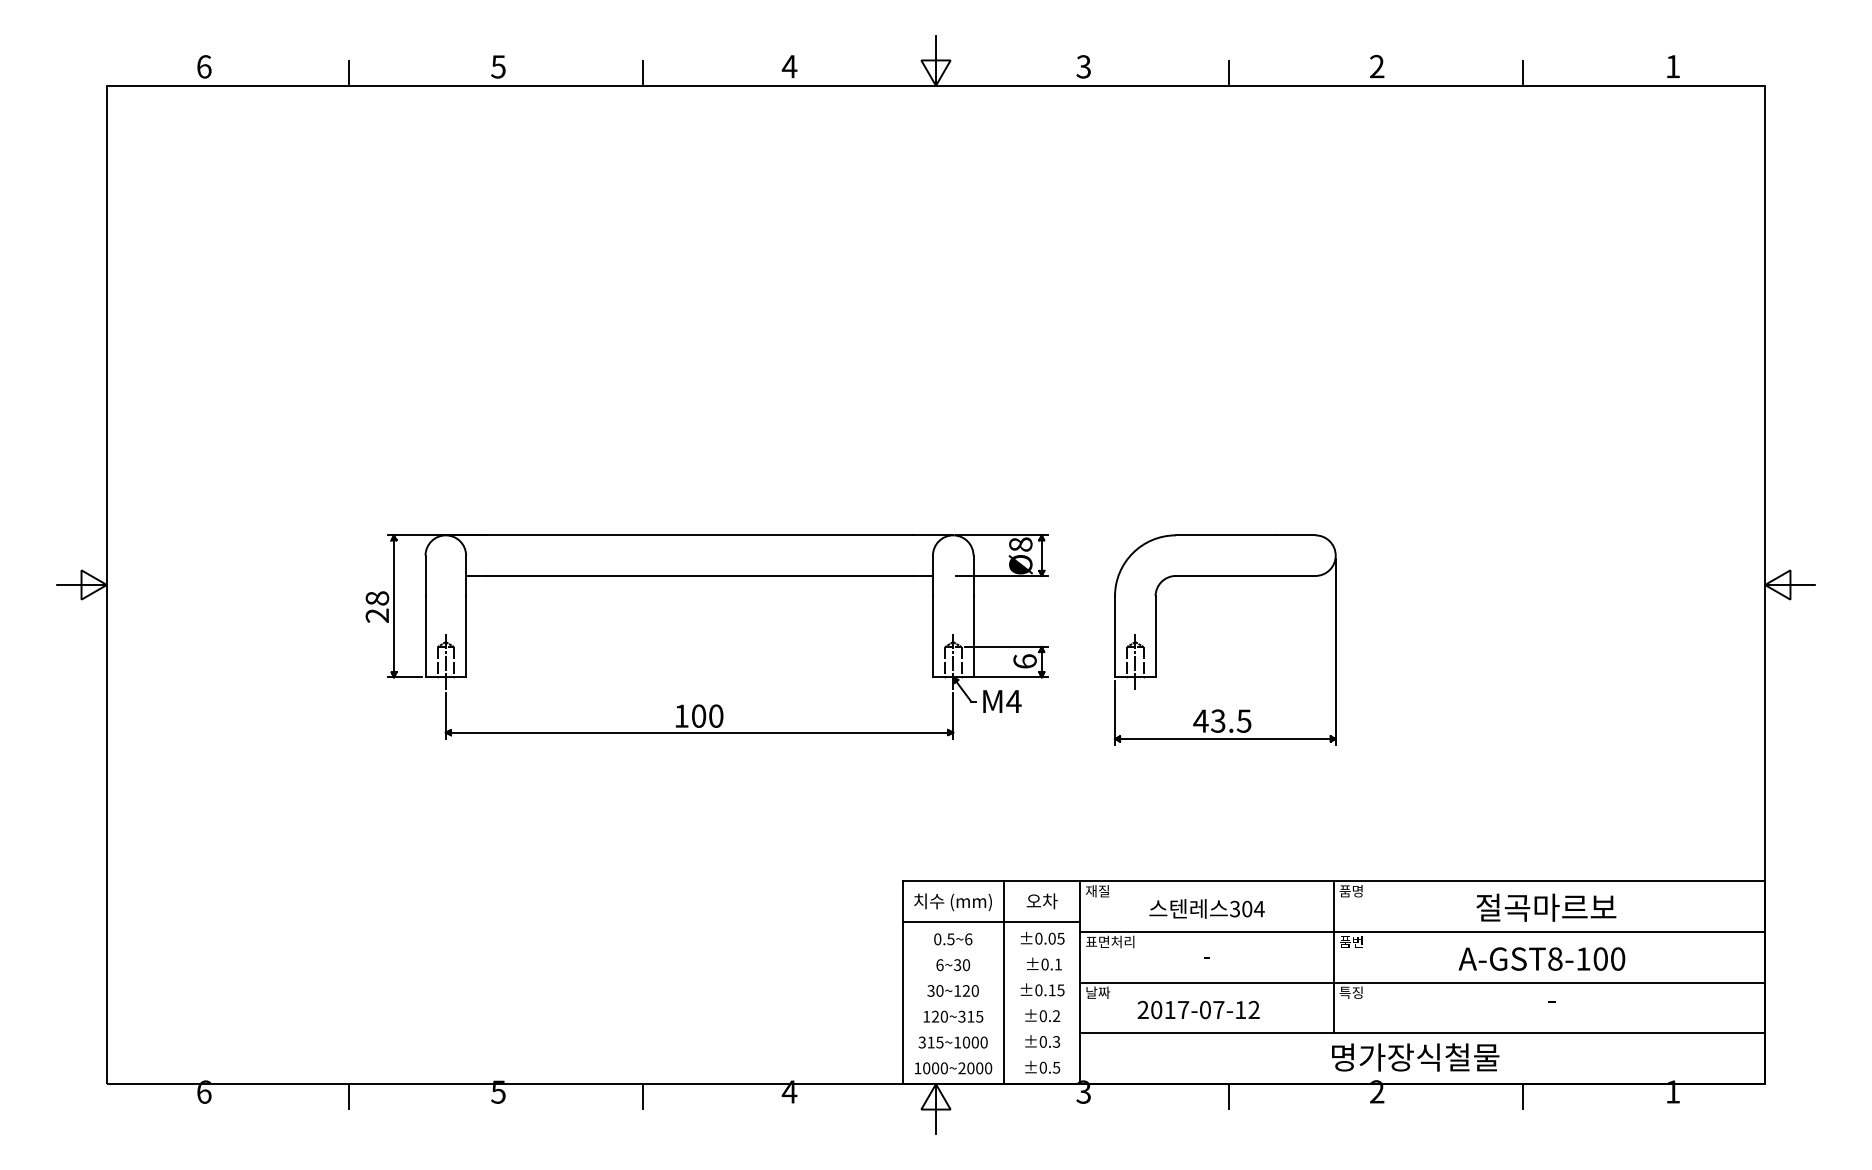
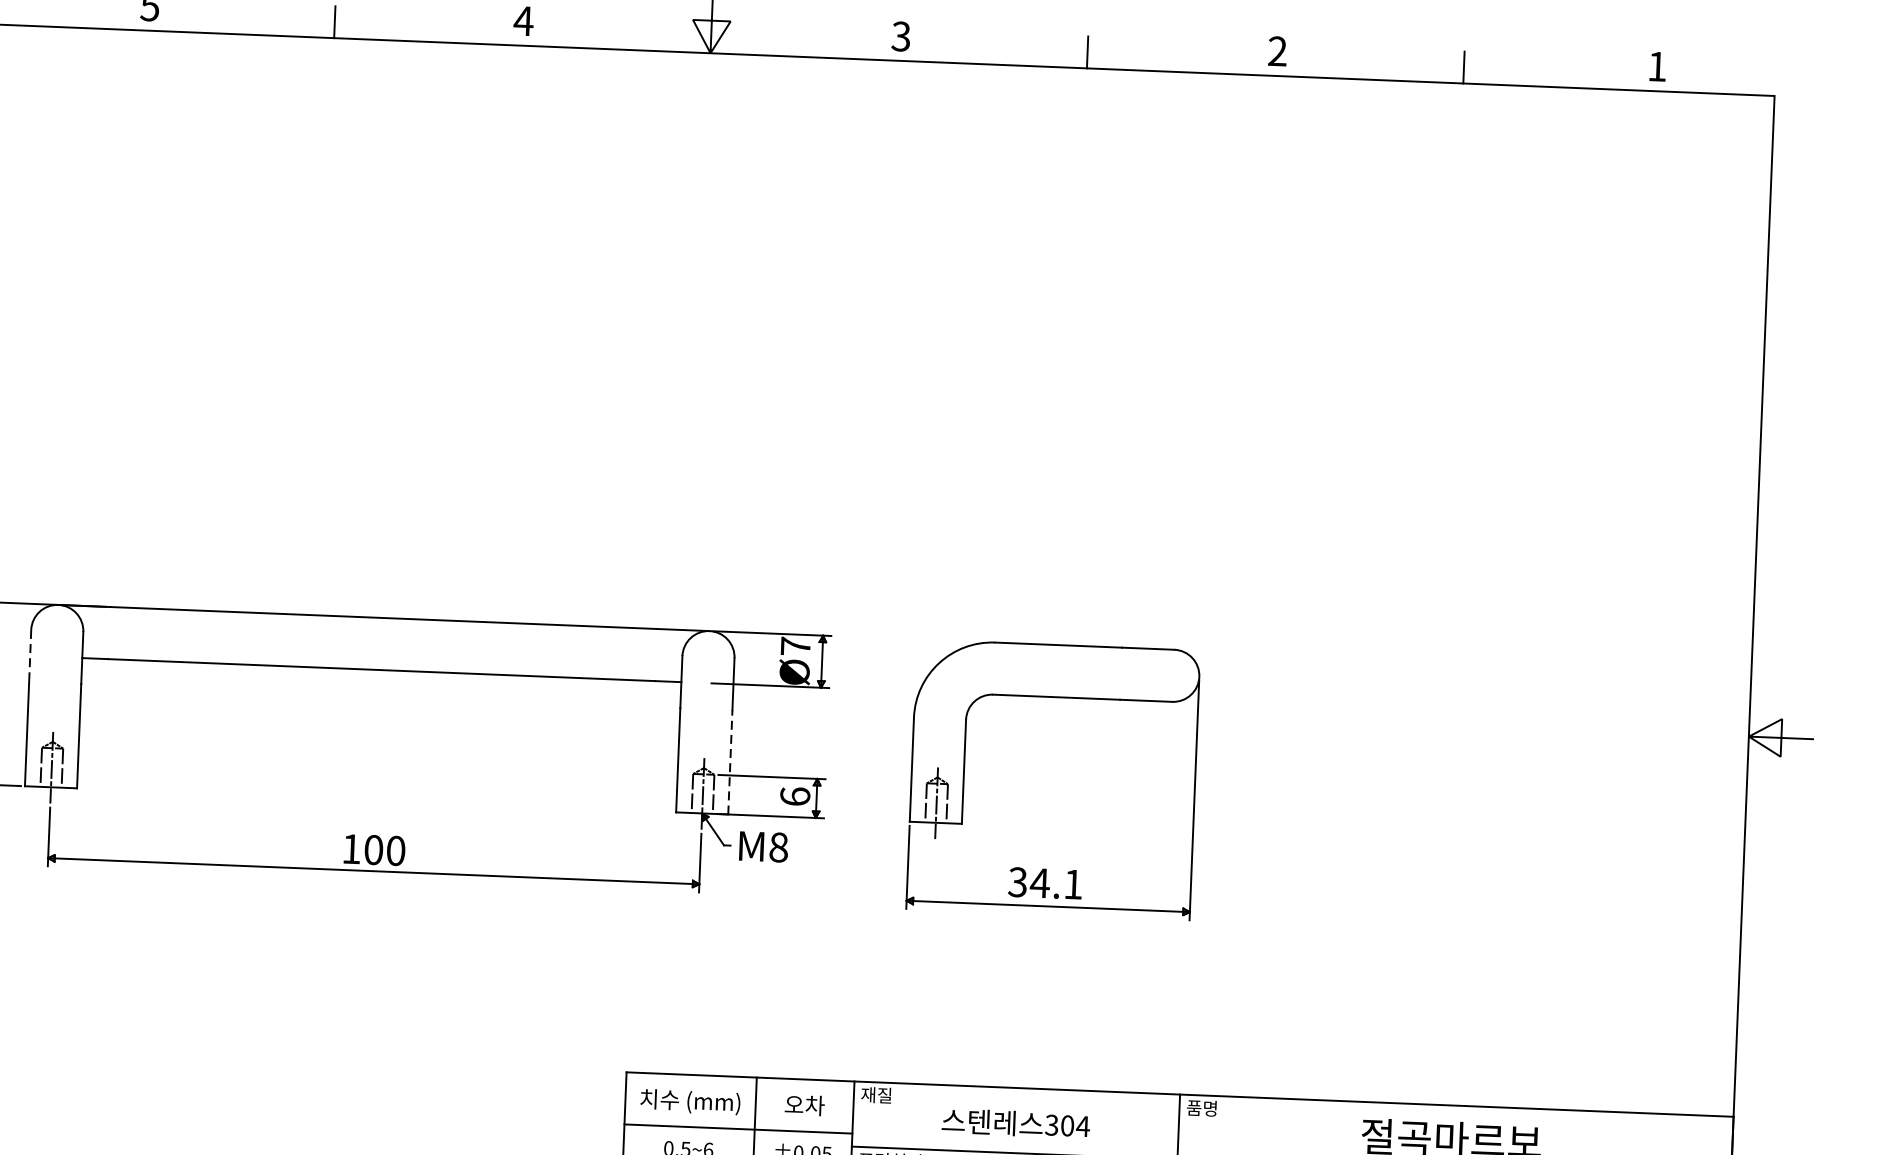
text: (1020, 544) -> (795, 646), Ø8 -> Ø7
line: (425, 576) -> (30, 656), solid -> dashed
line: (973, 636) -> (730, 761), solid -> dashed
text: (1013, 701) -> (778, 847), M4 -> M8
text: (1222, 720) -> (1045, 882), 43.5 -> 34.1

